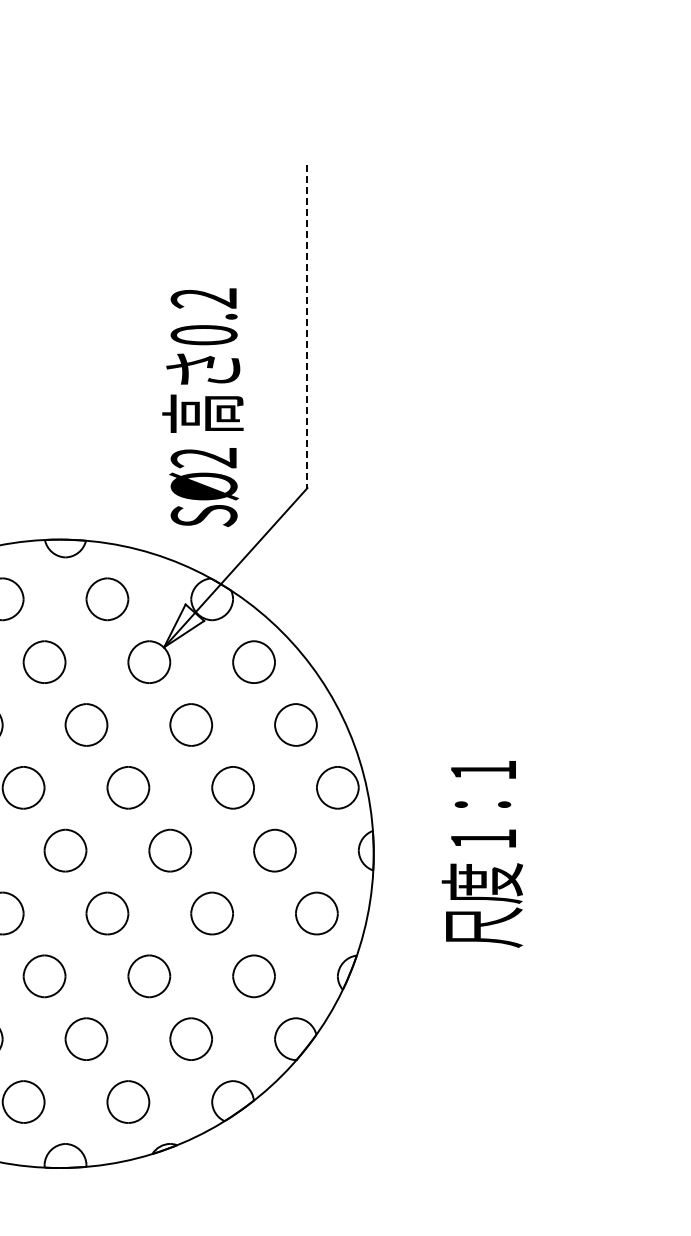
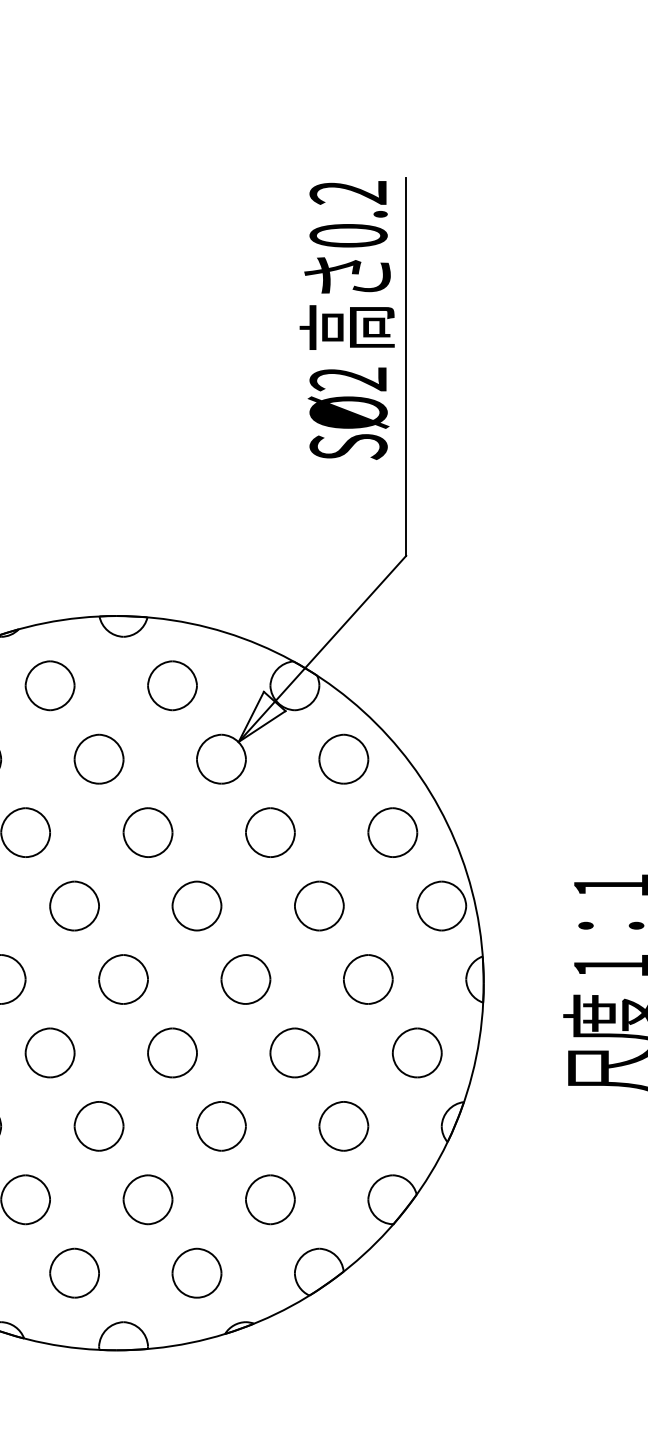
line: (307, 327) -> (406, 368), dashed -> solid
text: (202, 407) -> (346, 320), moved

